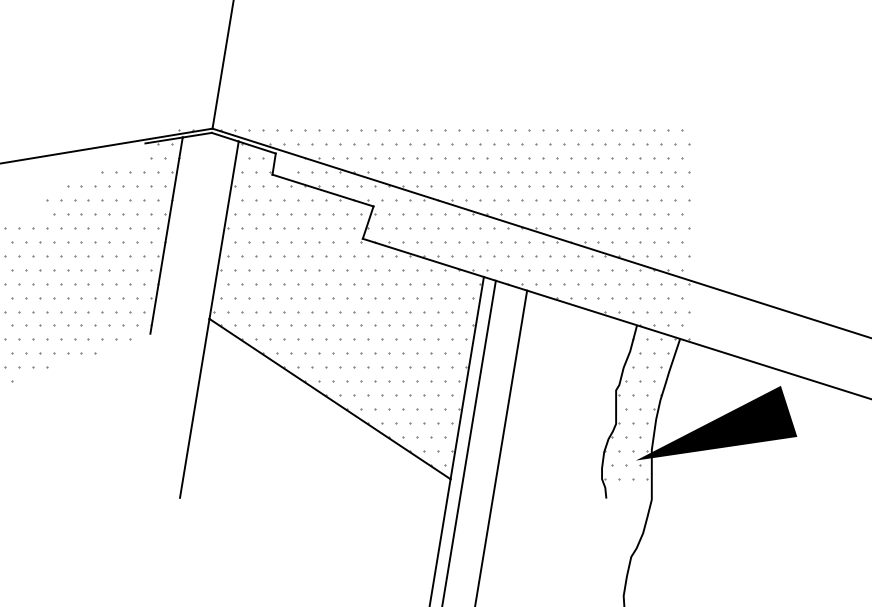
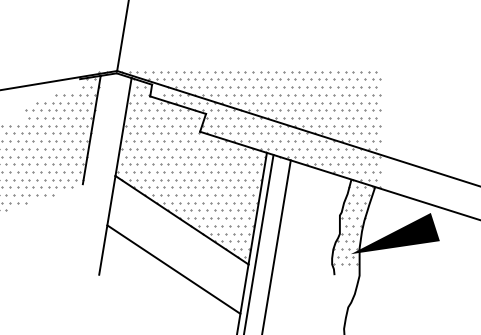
line: (314, 488) -> (173, 269), added

